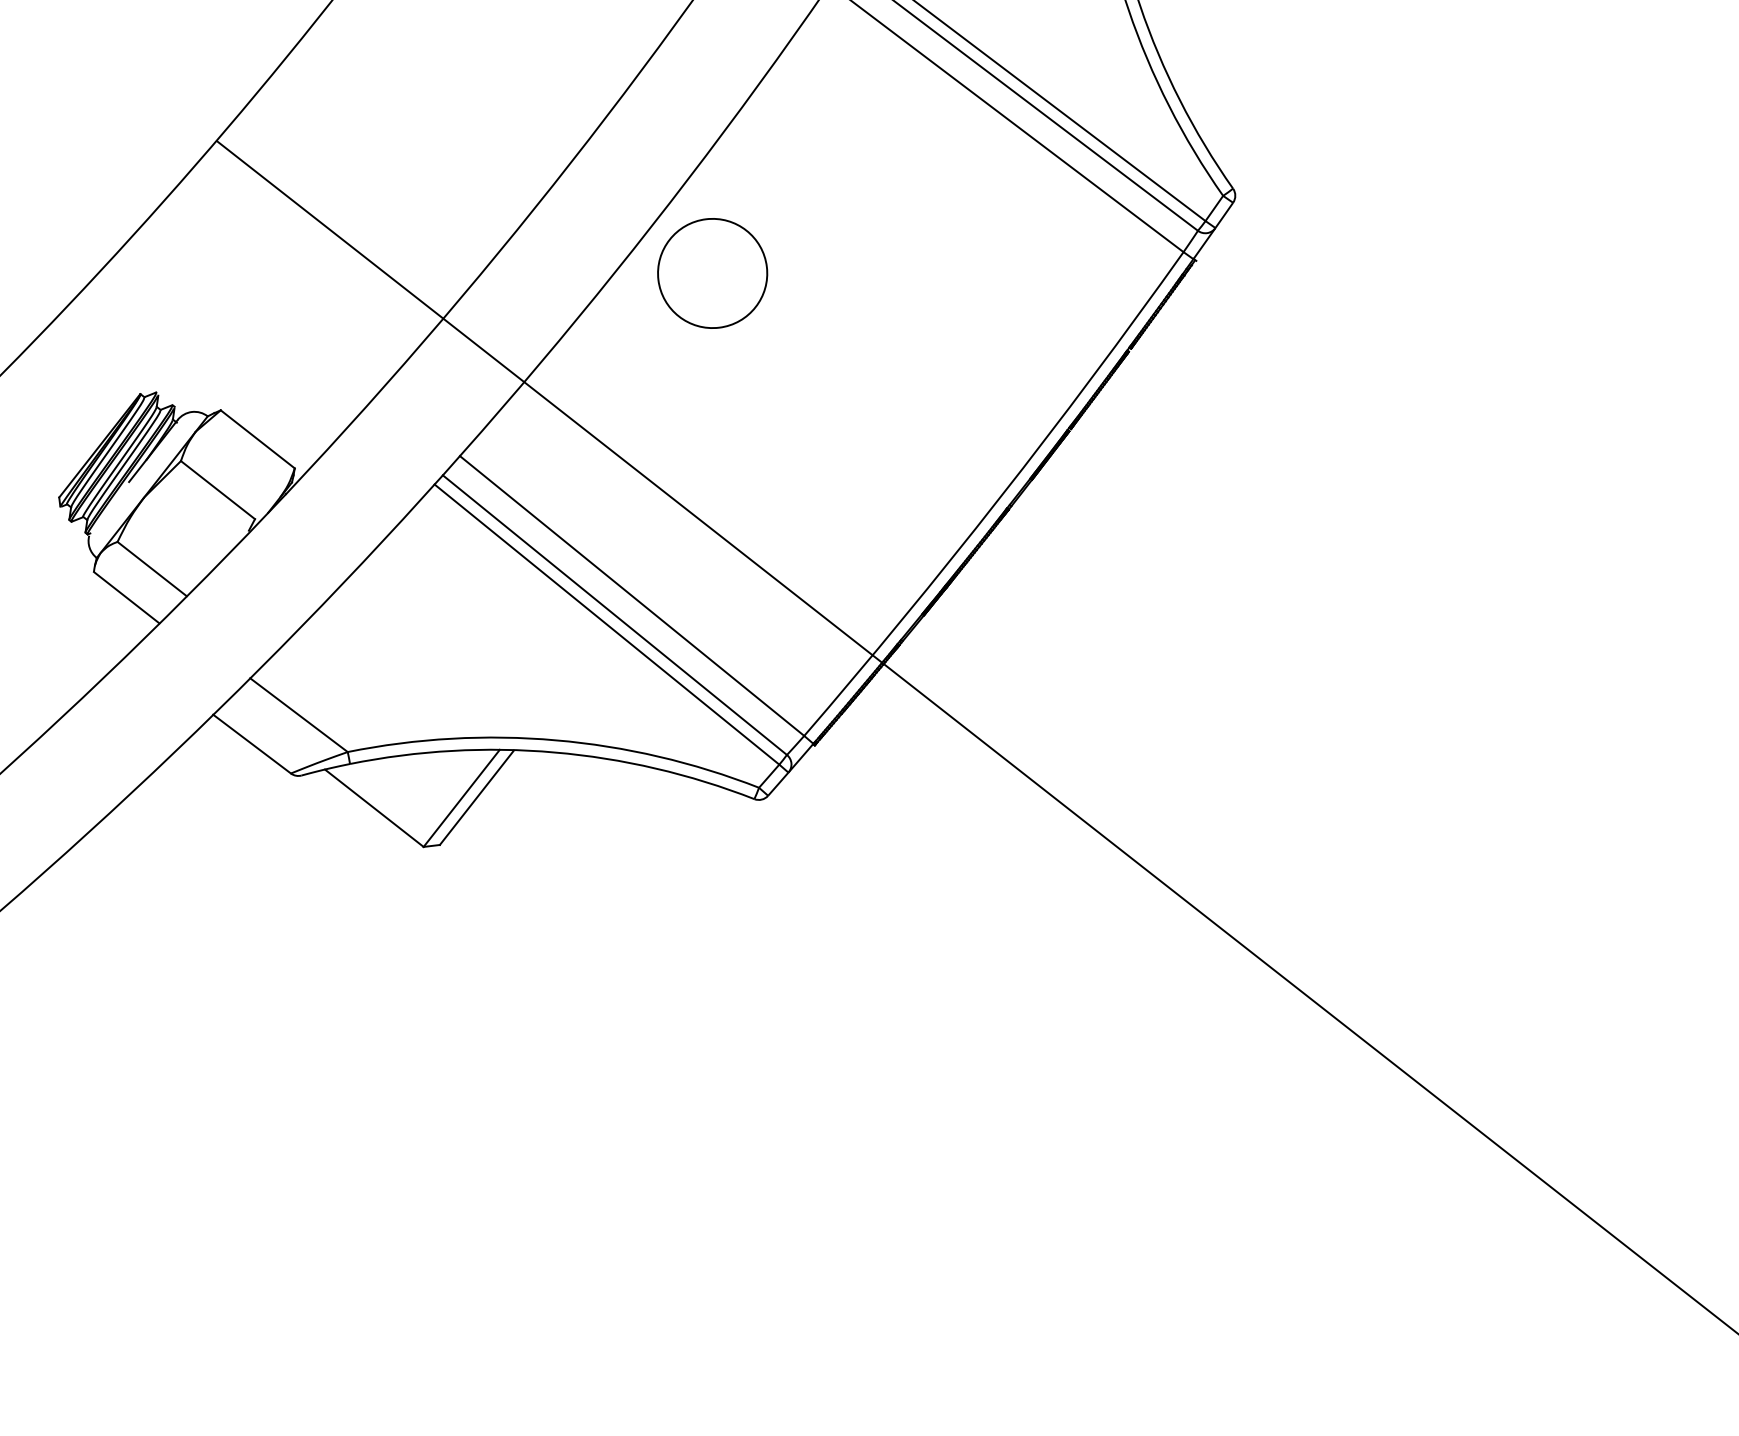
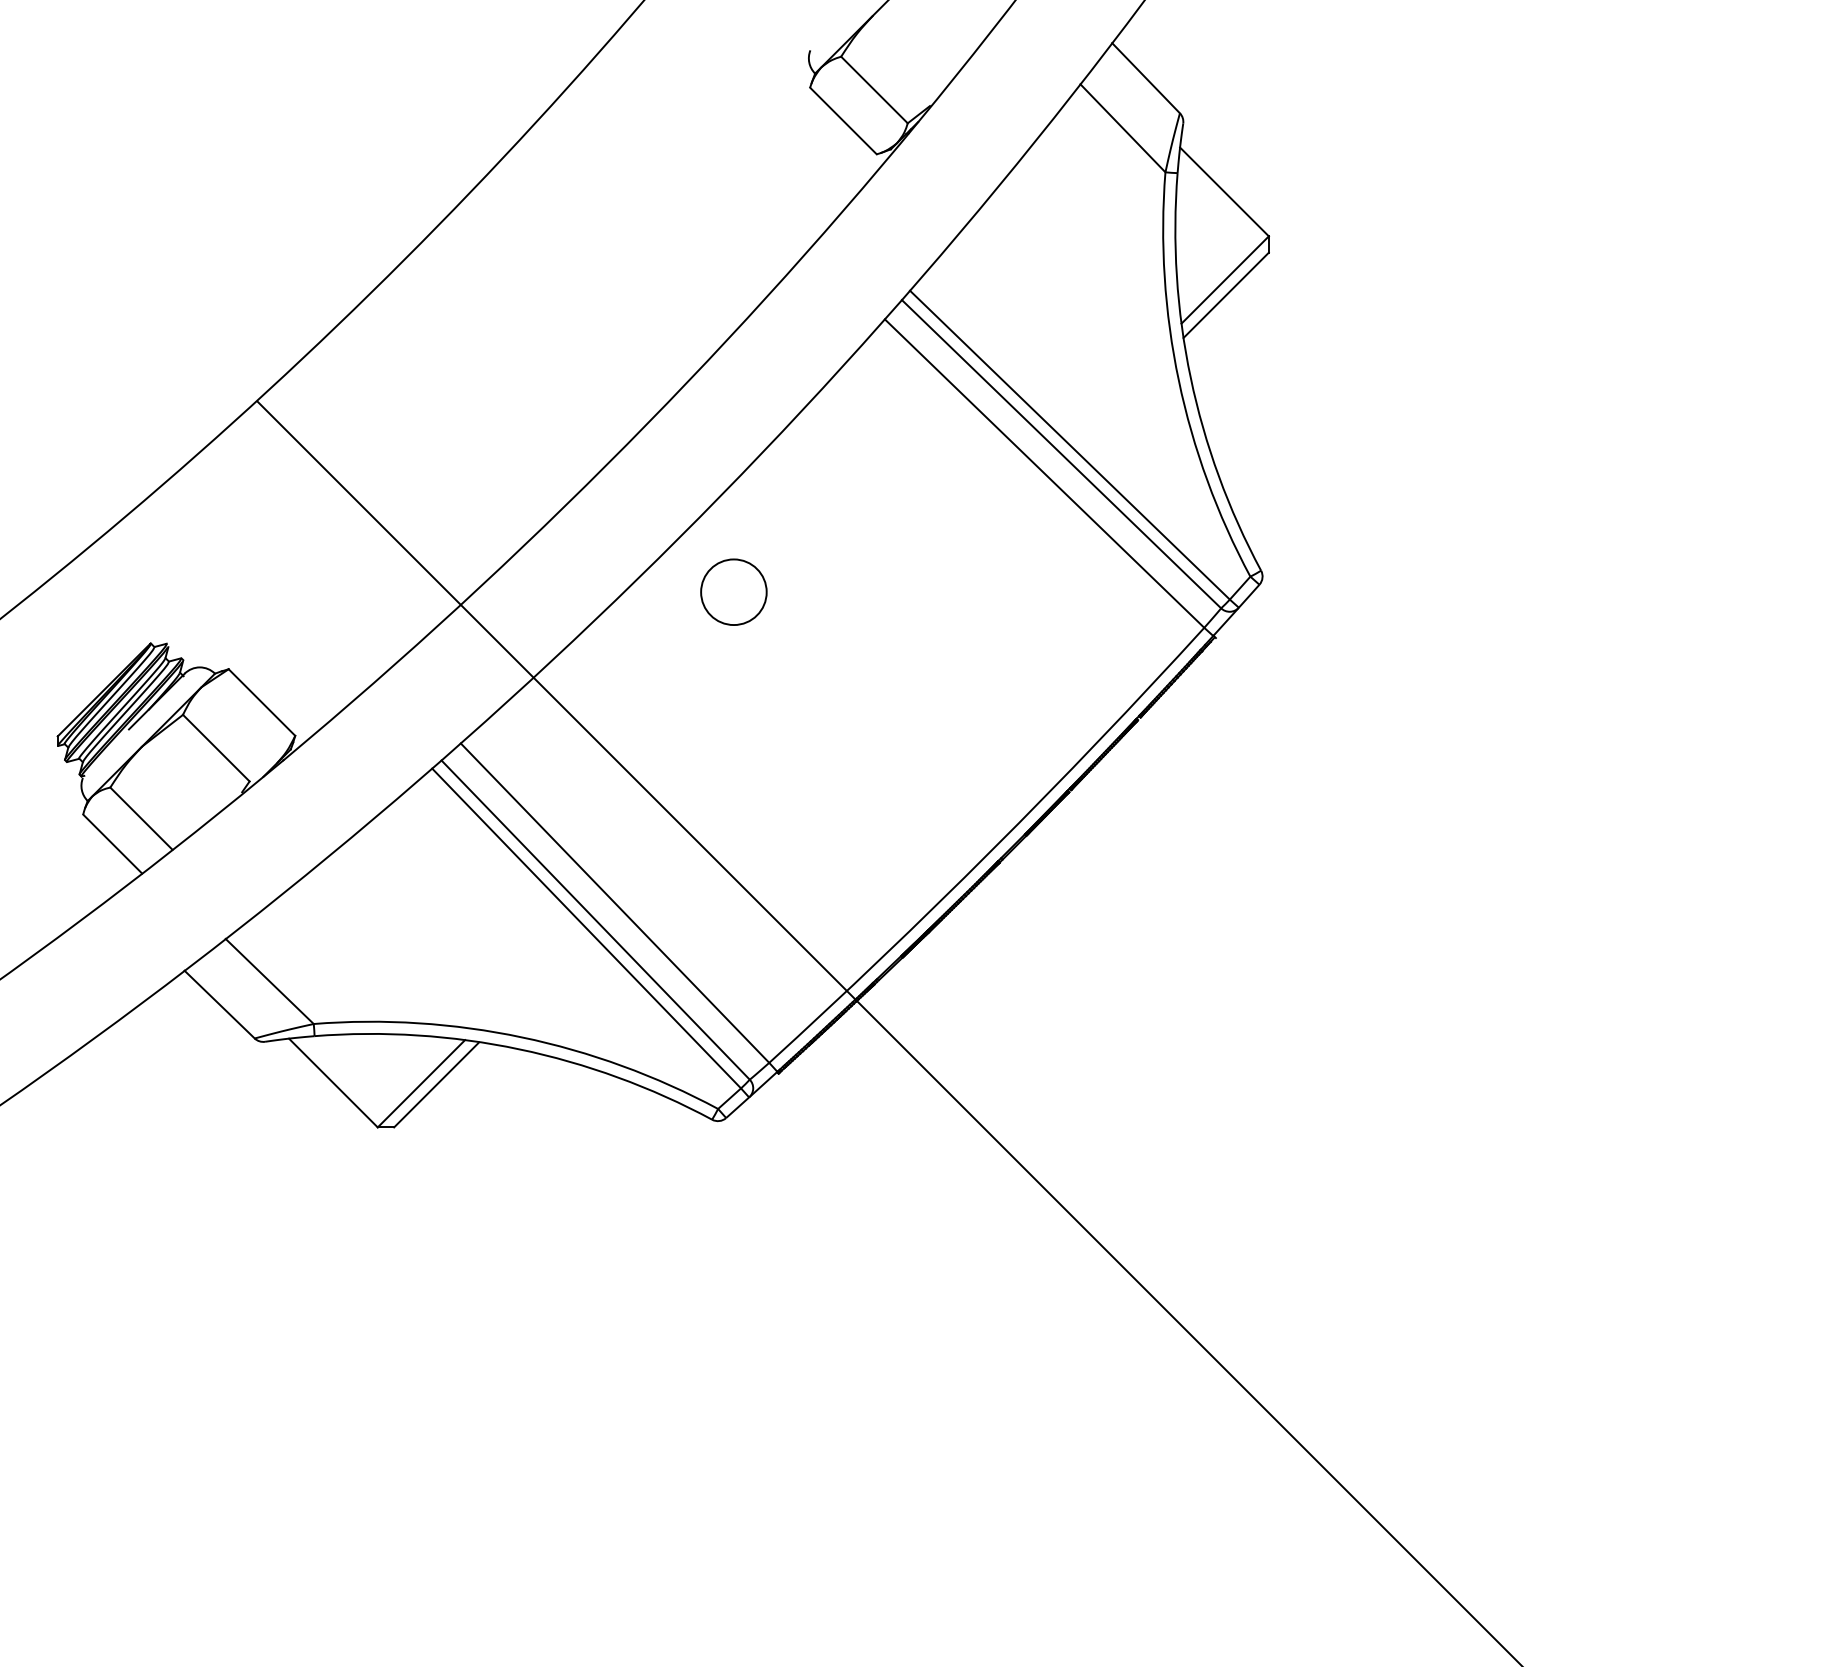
circle: (712, 272) -> (733, 591), size x0.6

